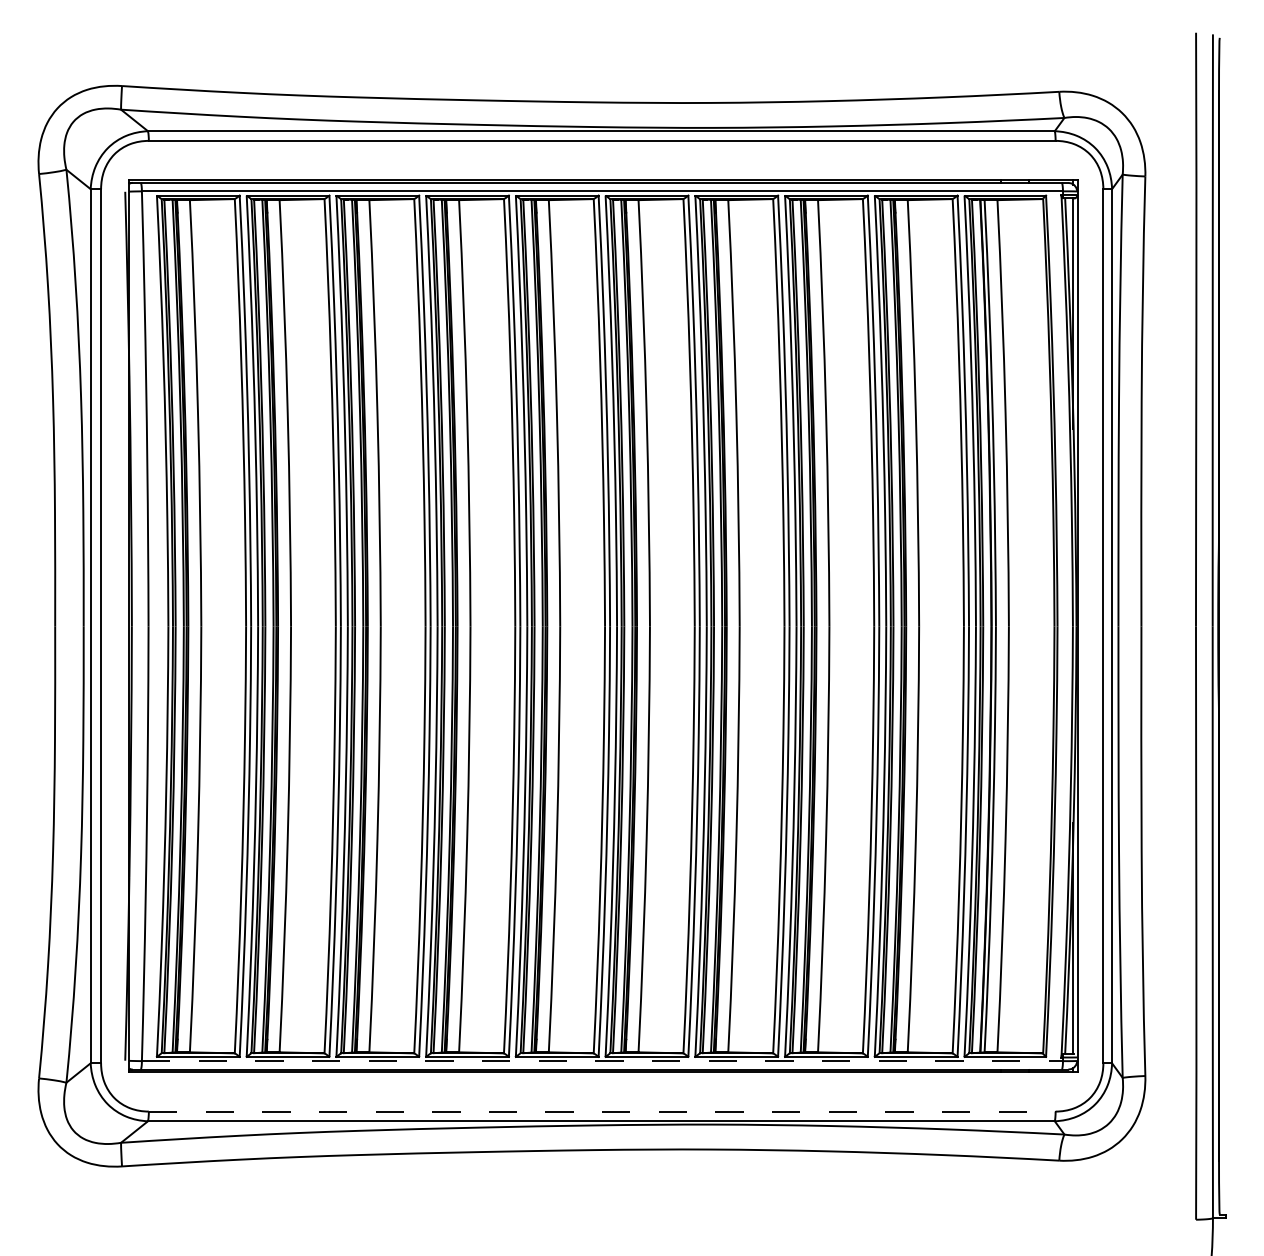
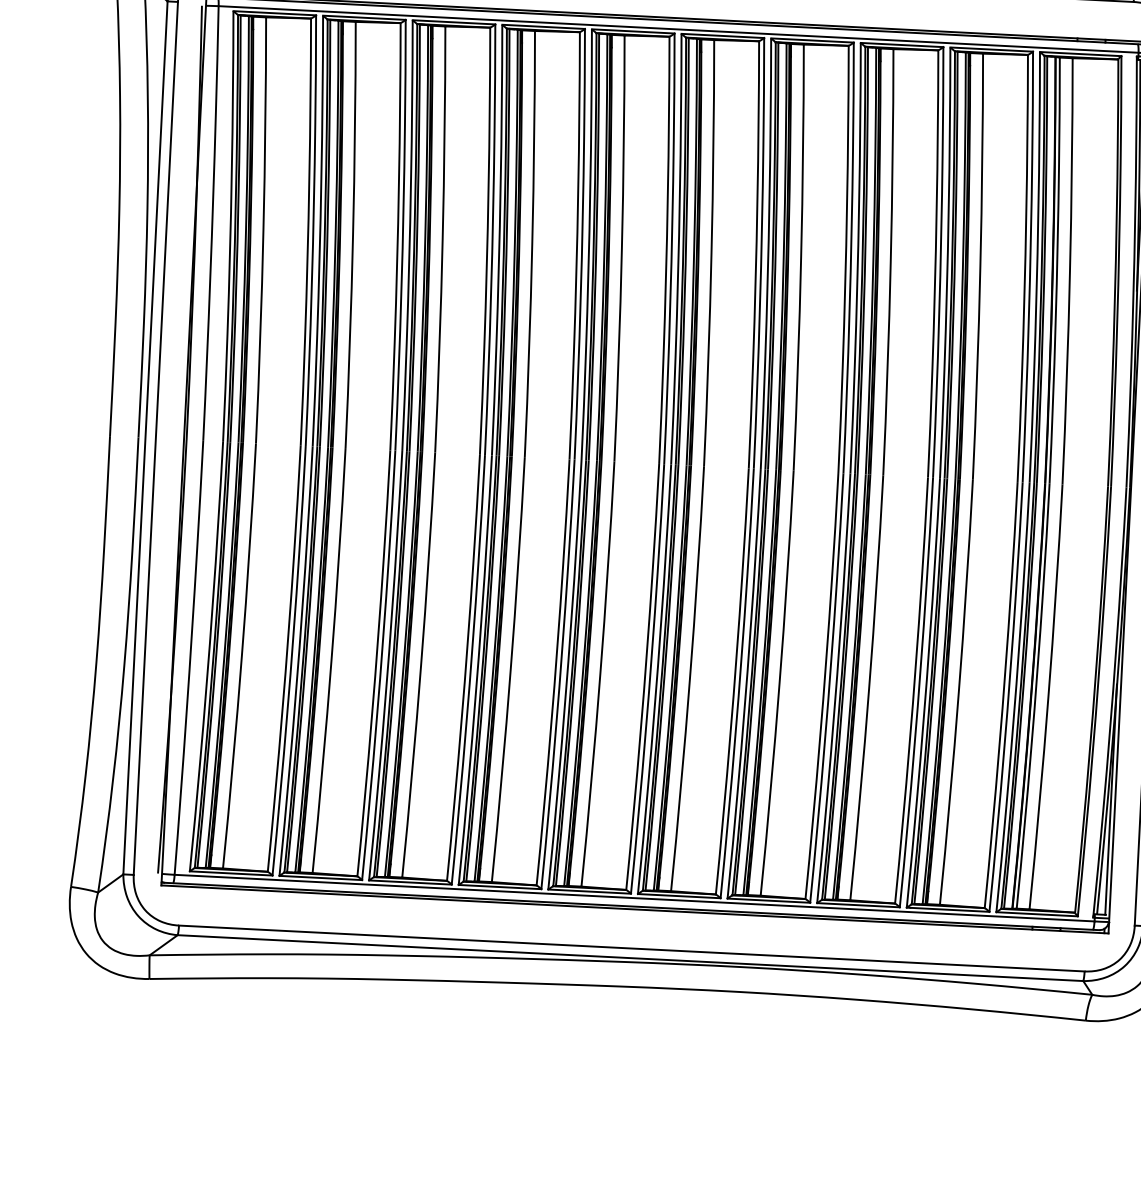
line: (602, 1061) -> (634, 898), dashed -> solid
line: (602, 1111) -> (632, 948), dashed -> solid

